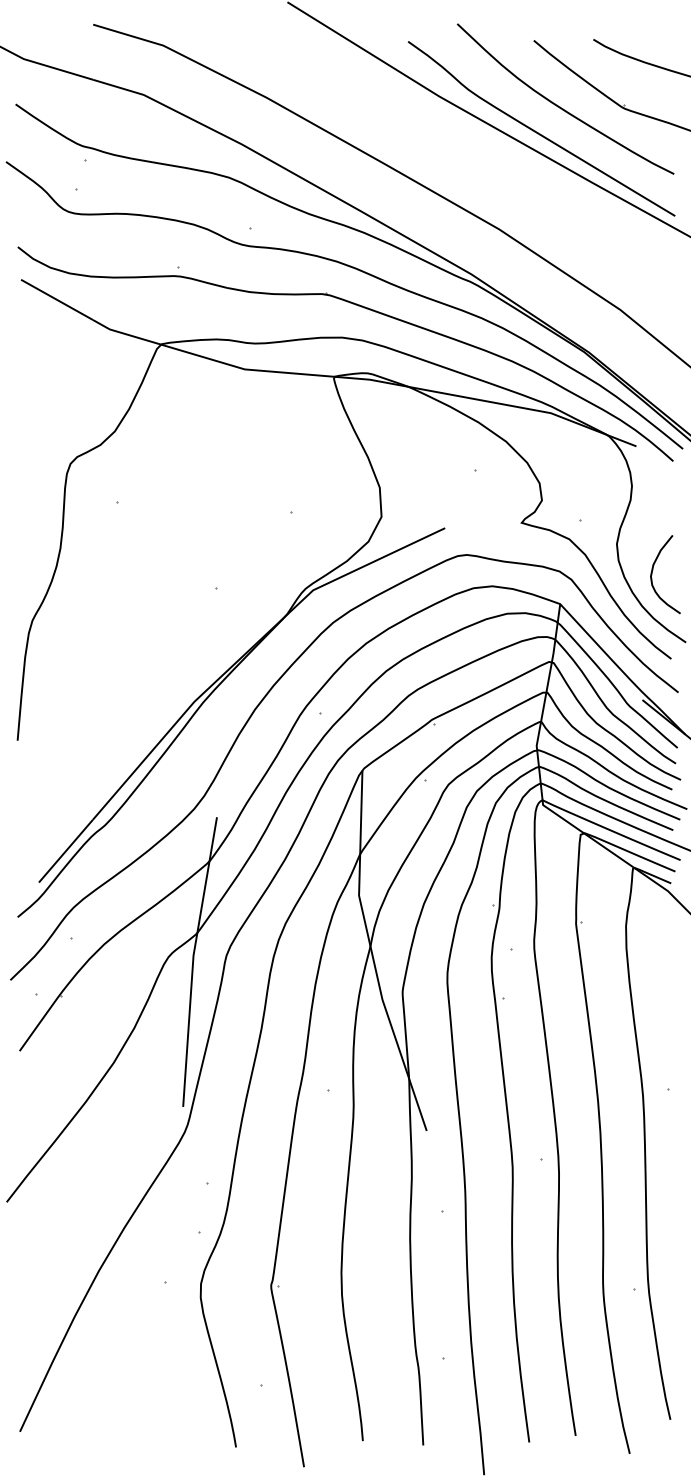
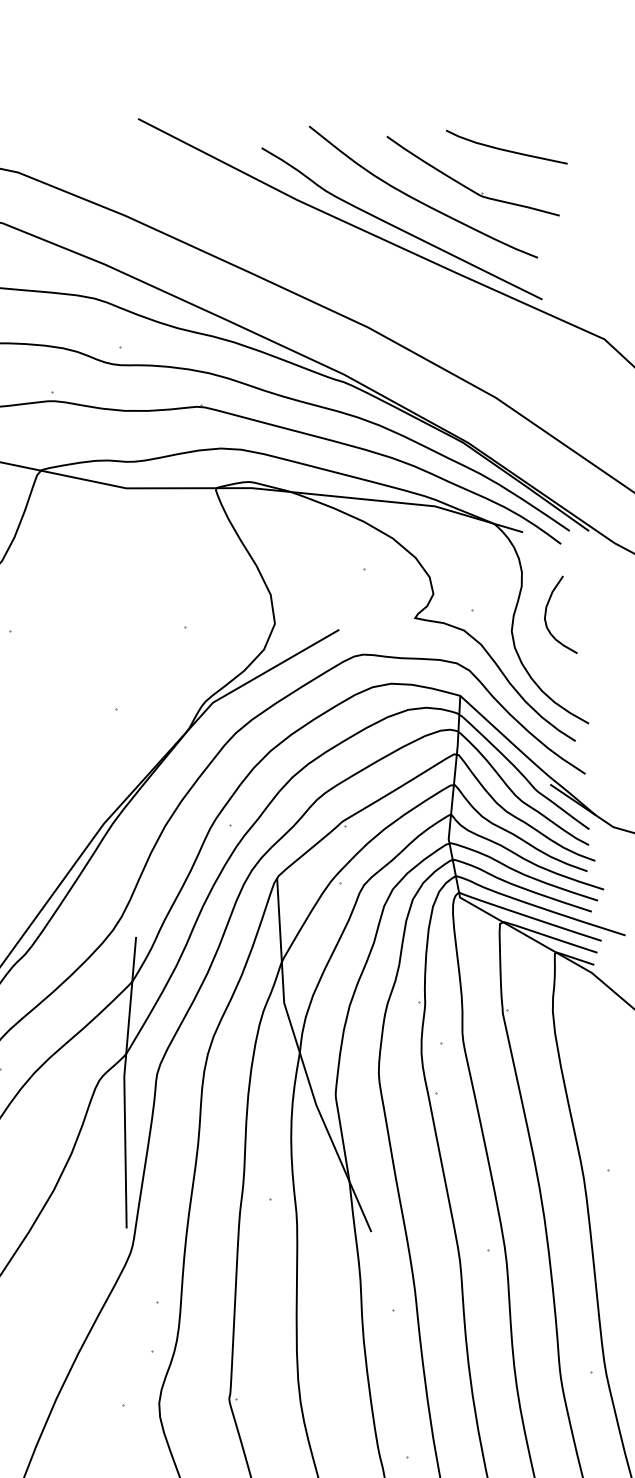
curve: (653, 570) -> (546, 612), moved

